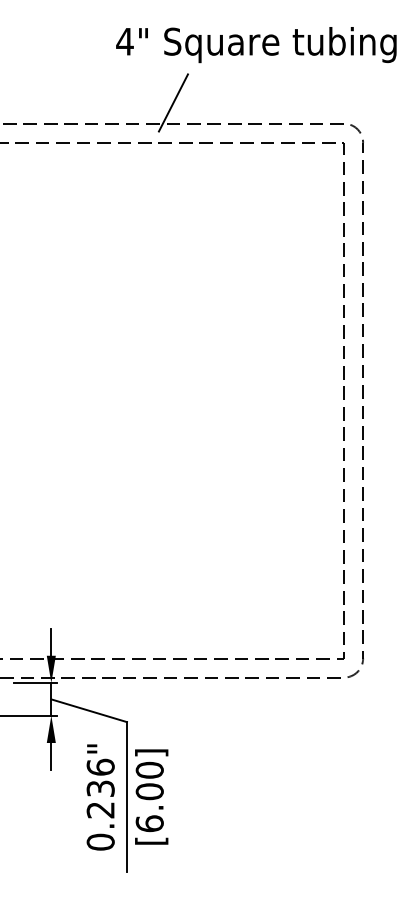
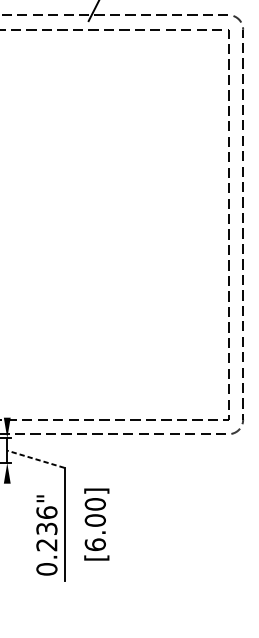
line: (51, 641) -> (7, 406), removed
line: (89, 710) -> (36, 459), solid -> dashed
line: (51, 756) -> (7, 493), removed
text: (151, 796) -> (96, 524), moved
text: (100, 797) -> (46, 535), moved

